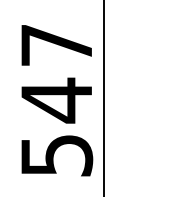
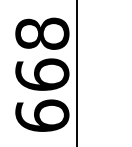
text: (56, 99) -> (42, 74), 547 -> 668

